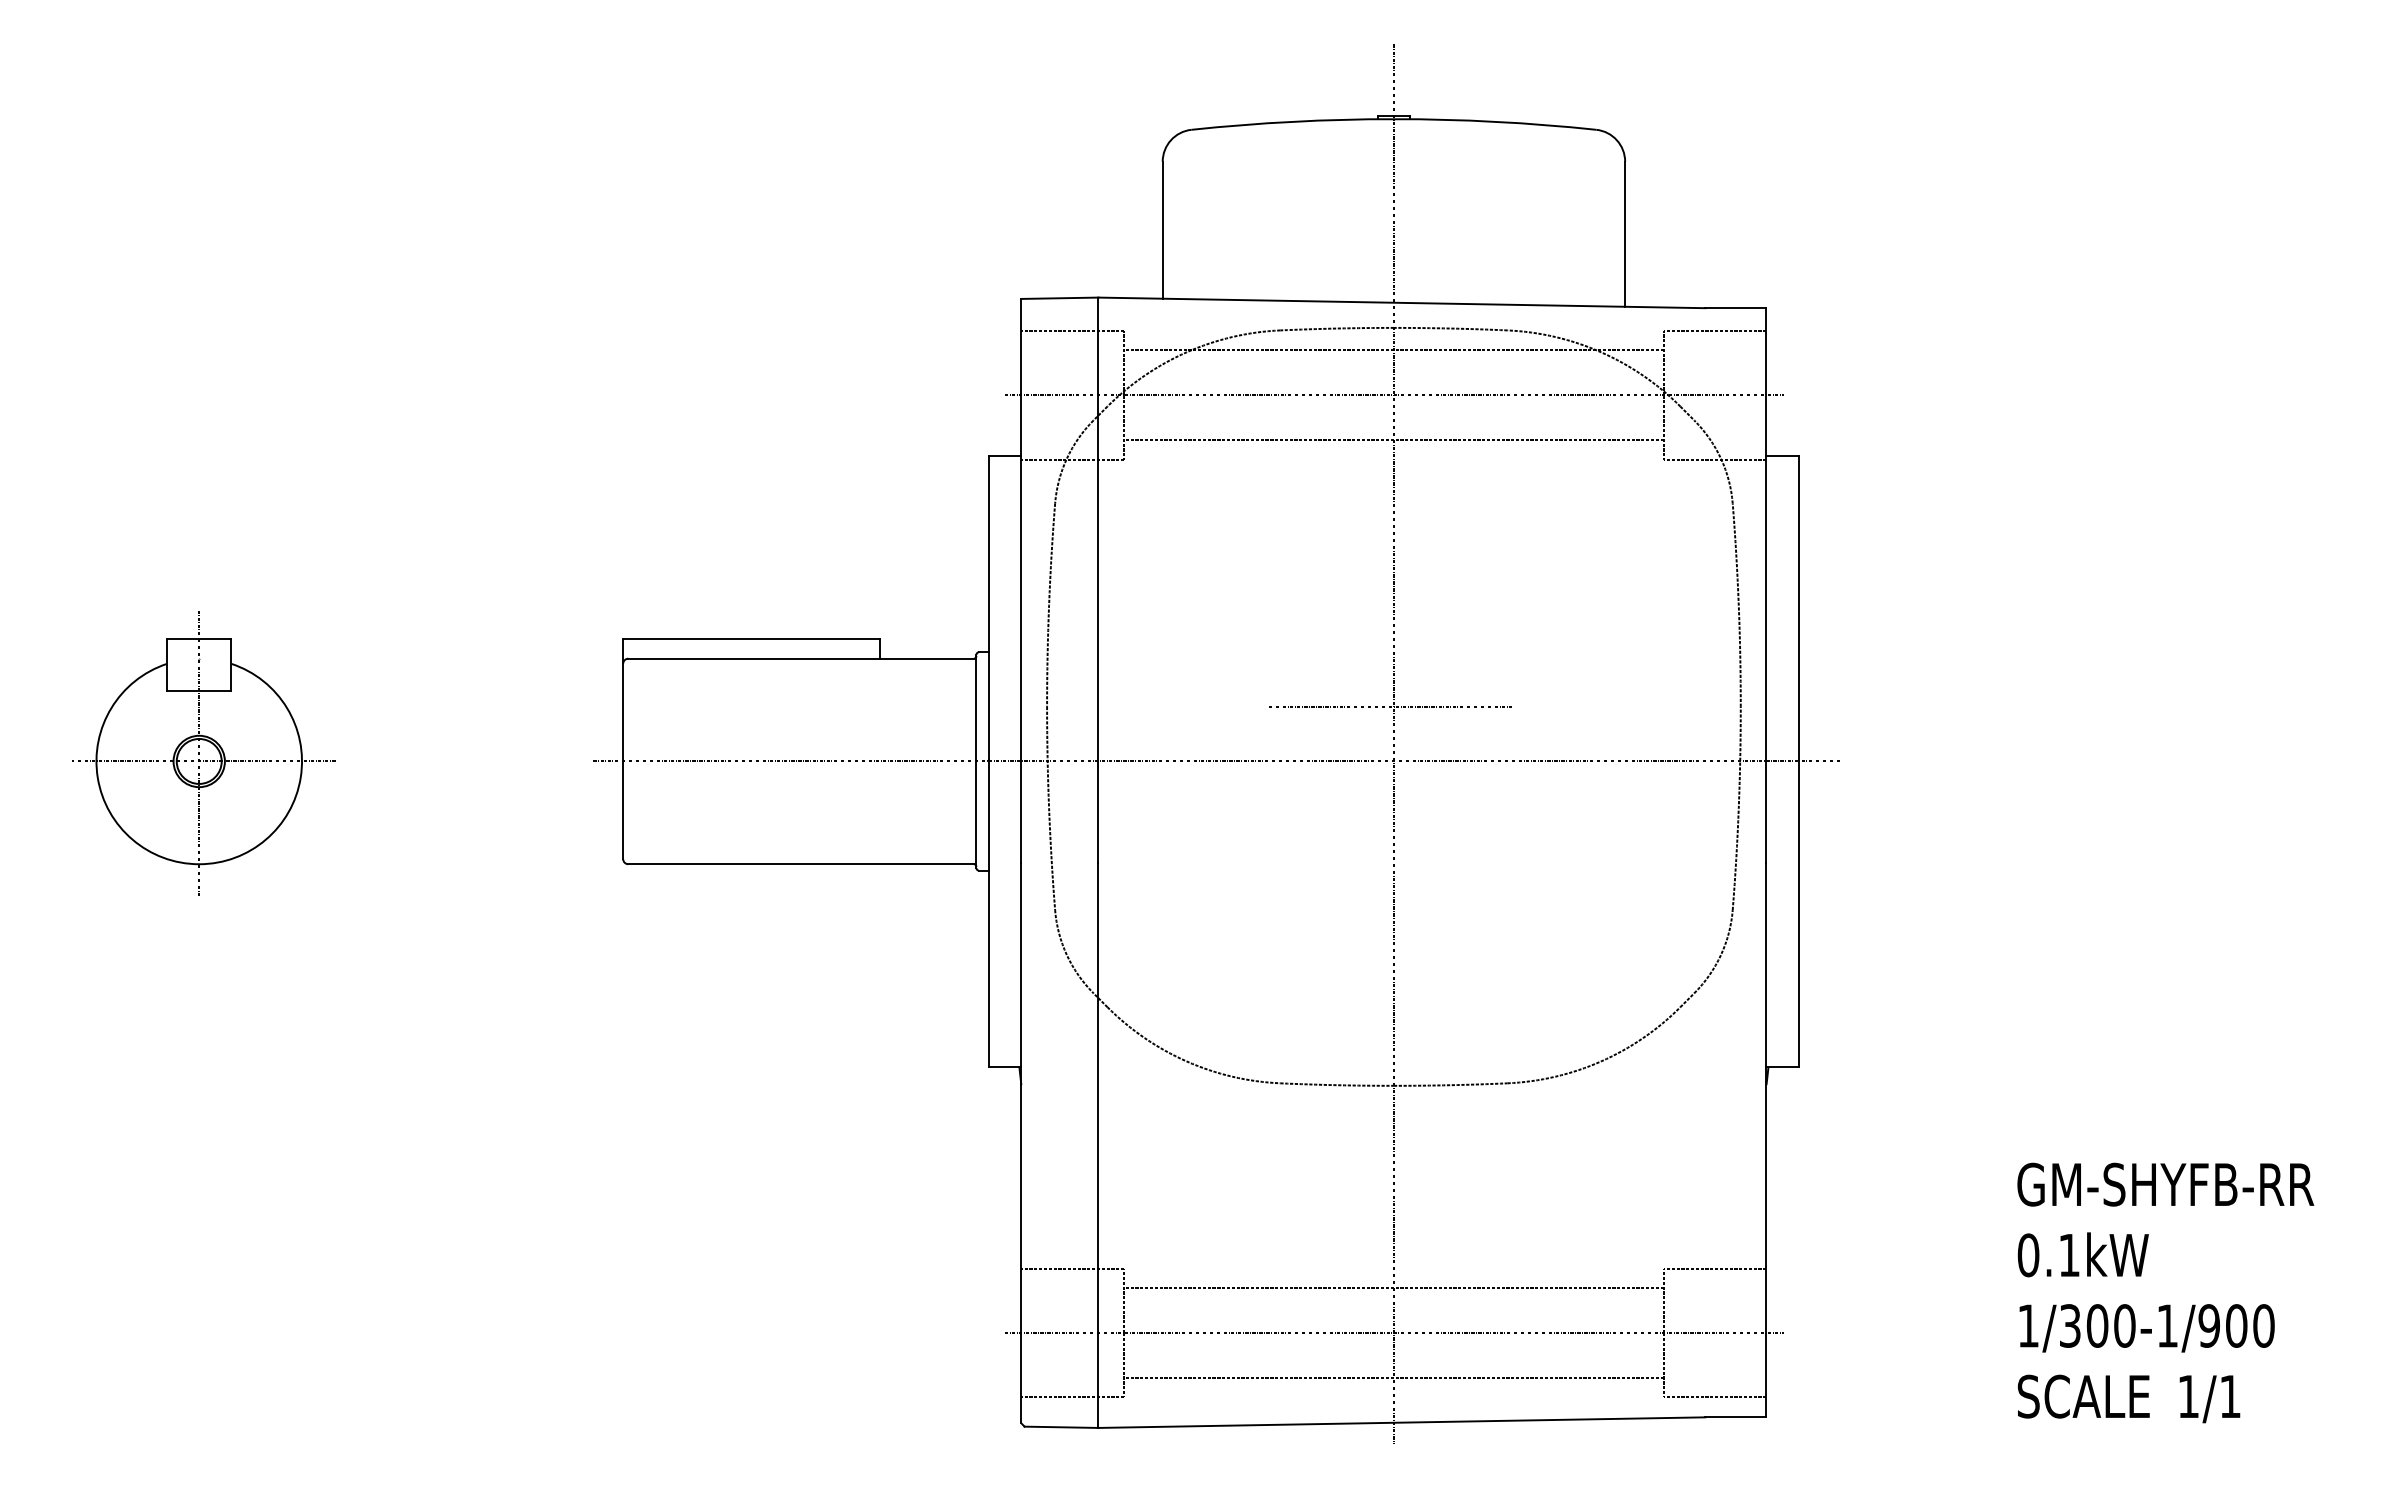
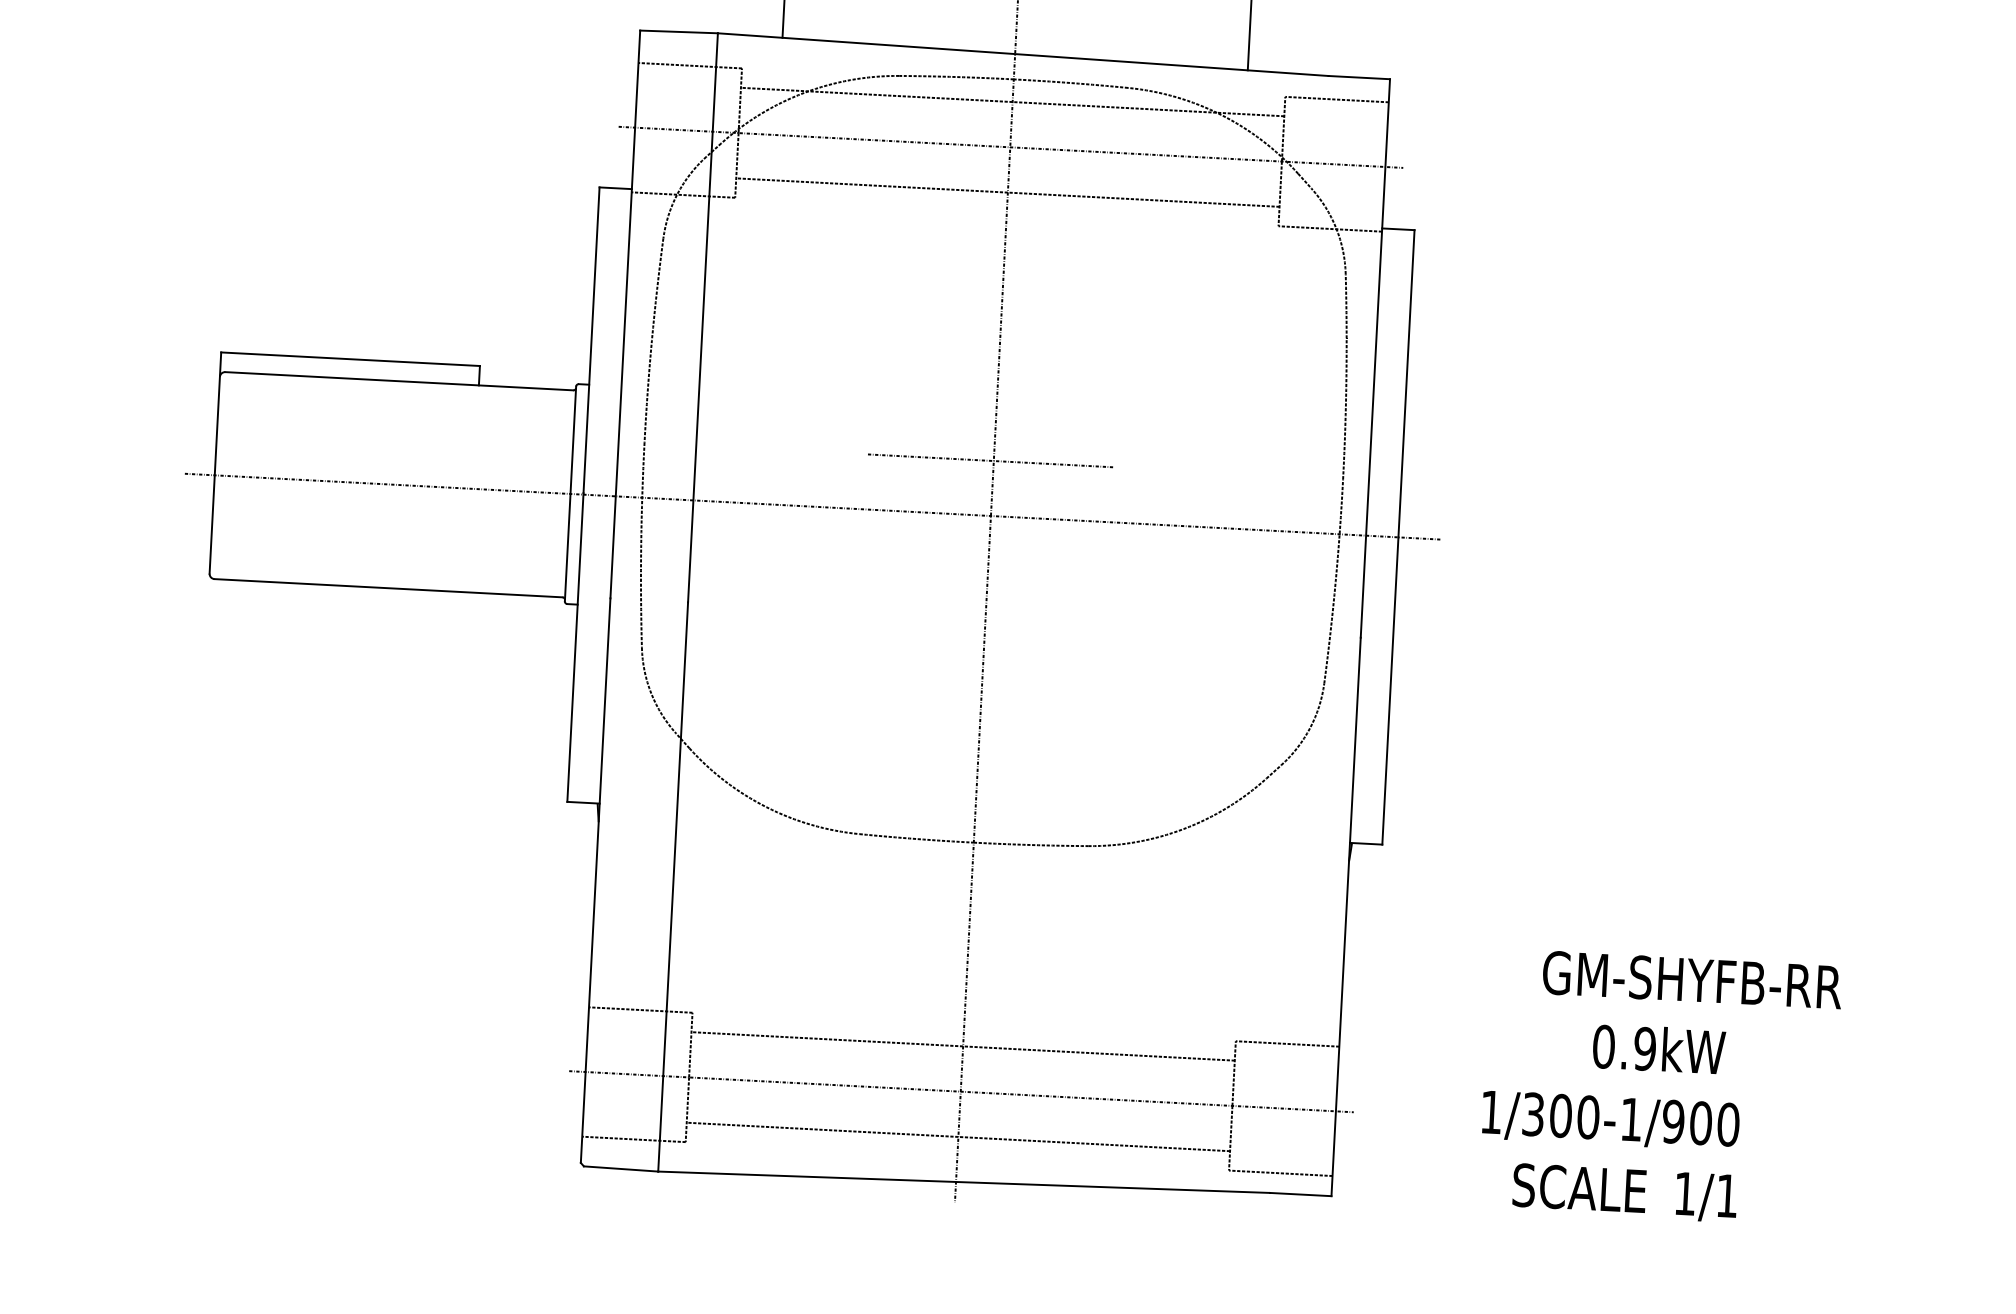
text: (2165, 1184) -> (1692, 979), moved
text: (2069, 1255) -> (1645, 1049), 0.1kW -> 0.9kW
text: (2146, 1328) -> (1610, 1121), moved
text: (2128, 1398) -> (1624, 1192), moved

